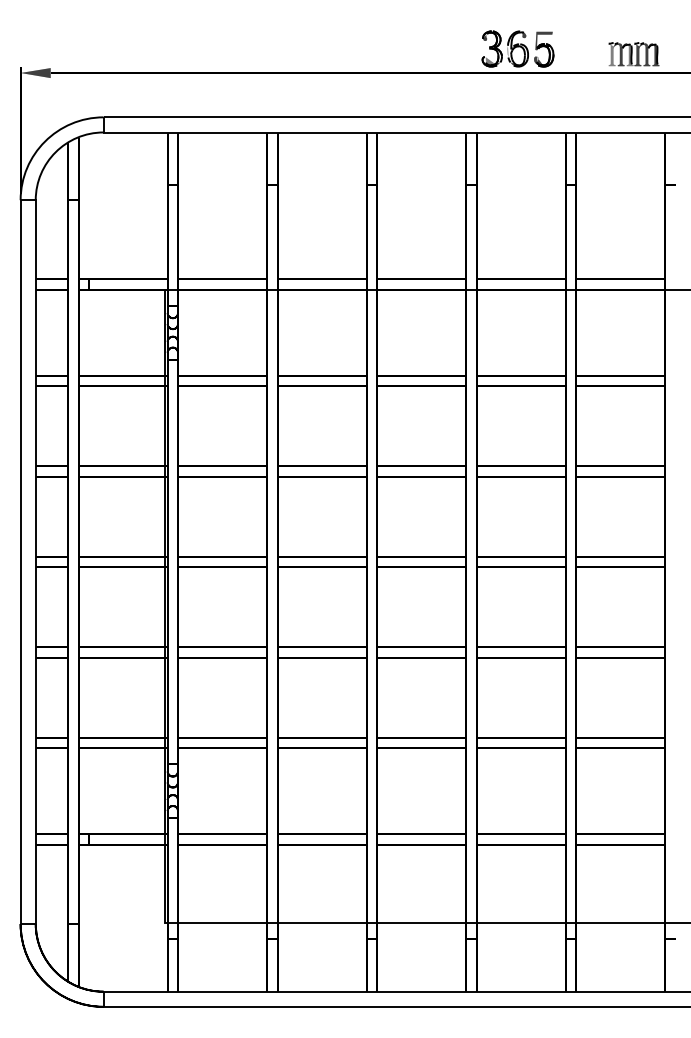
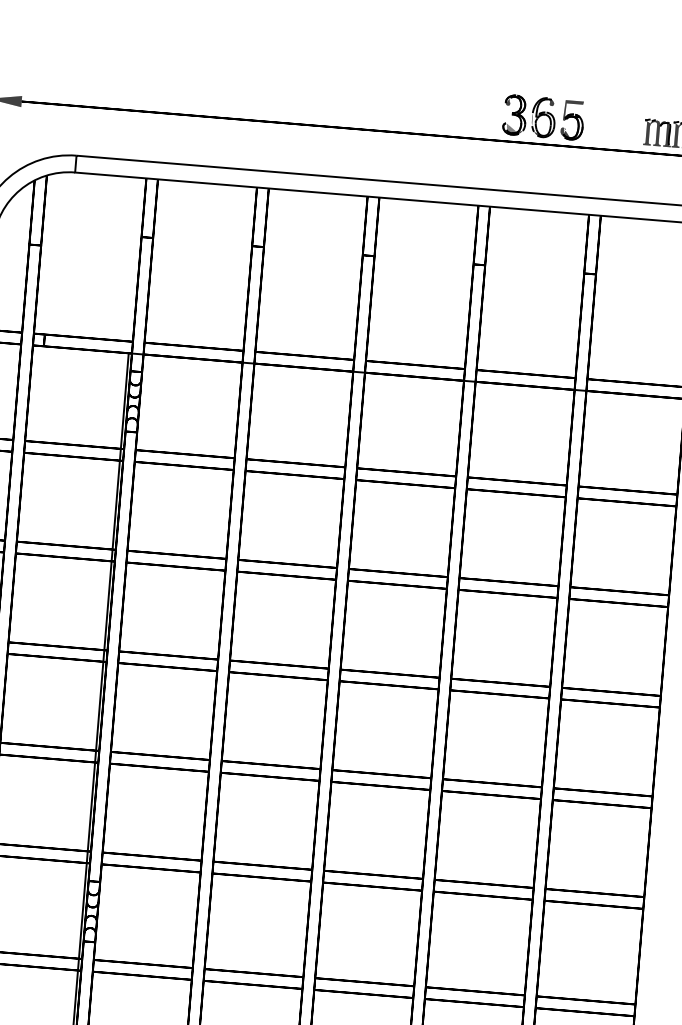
fill: (611, 54) -> (647, 132), added
fill: (629, 55) -> (667, 134), added

